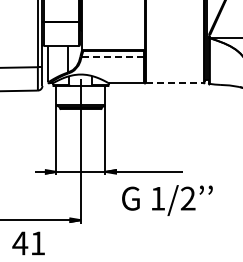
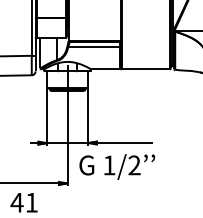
line: (112, 57) -> (93, 47), dashed -> solid
line: (174, 83) -> (145, 69), dashed -> solid
text: (167, 200) -> (117, 166), moved

